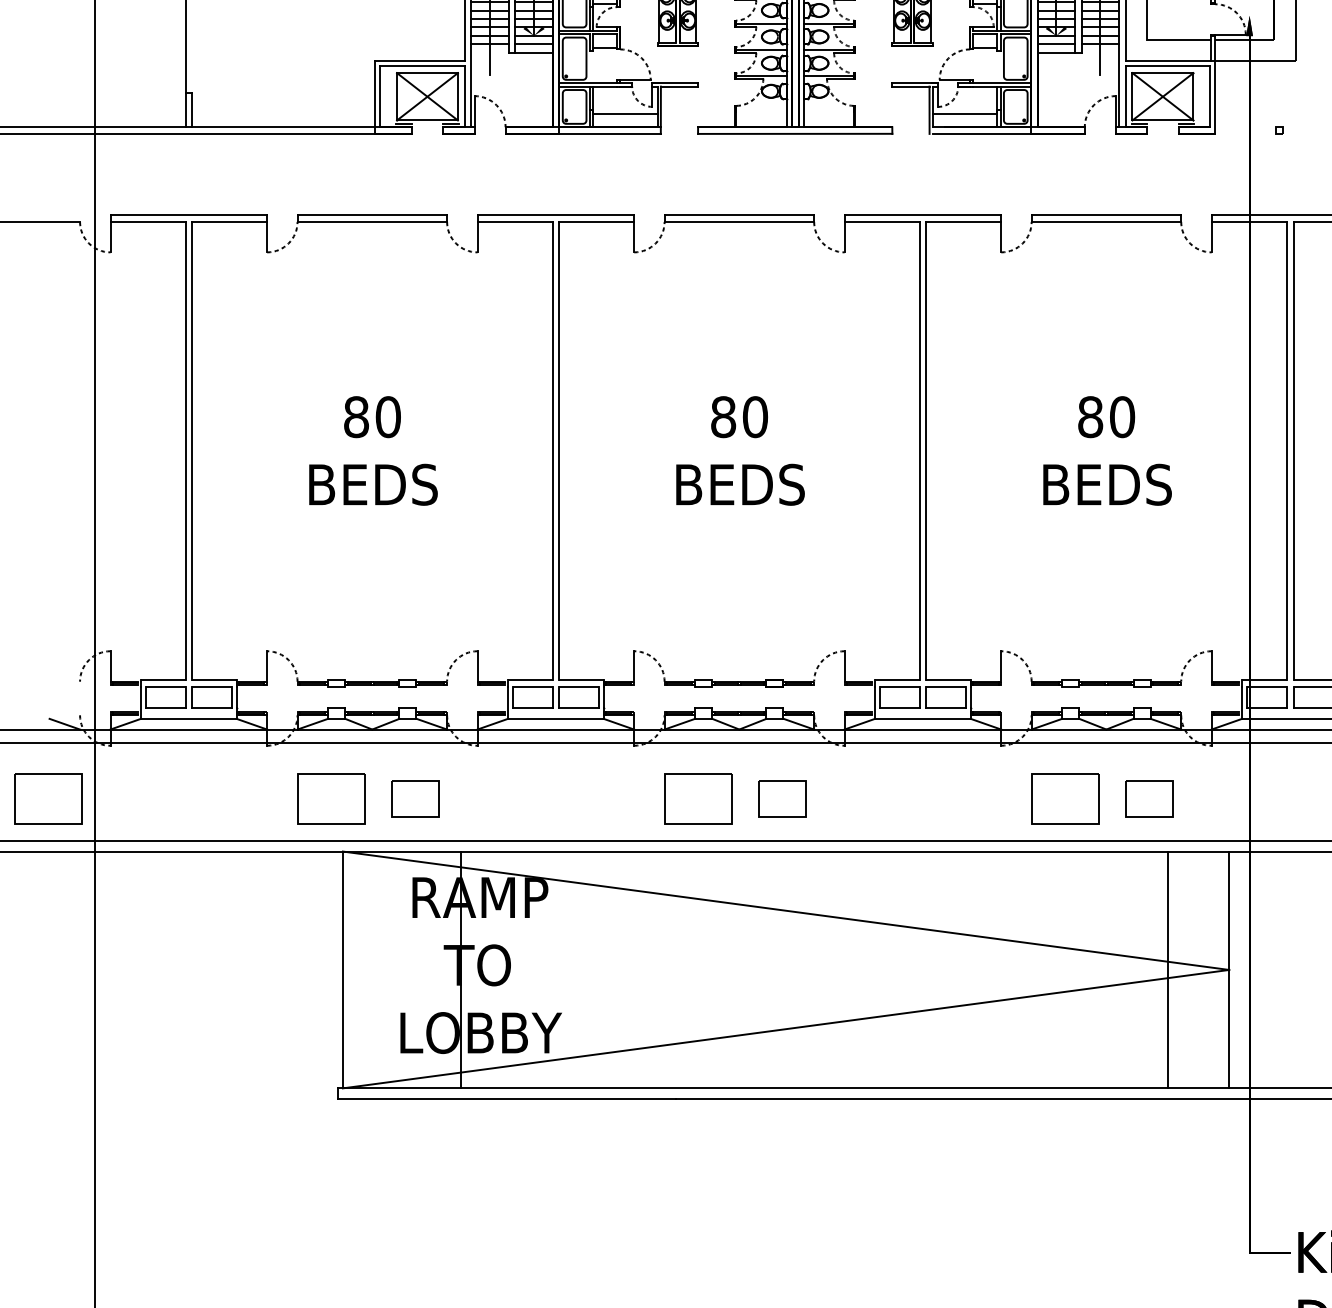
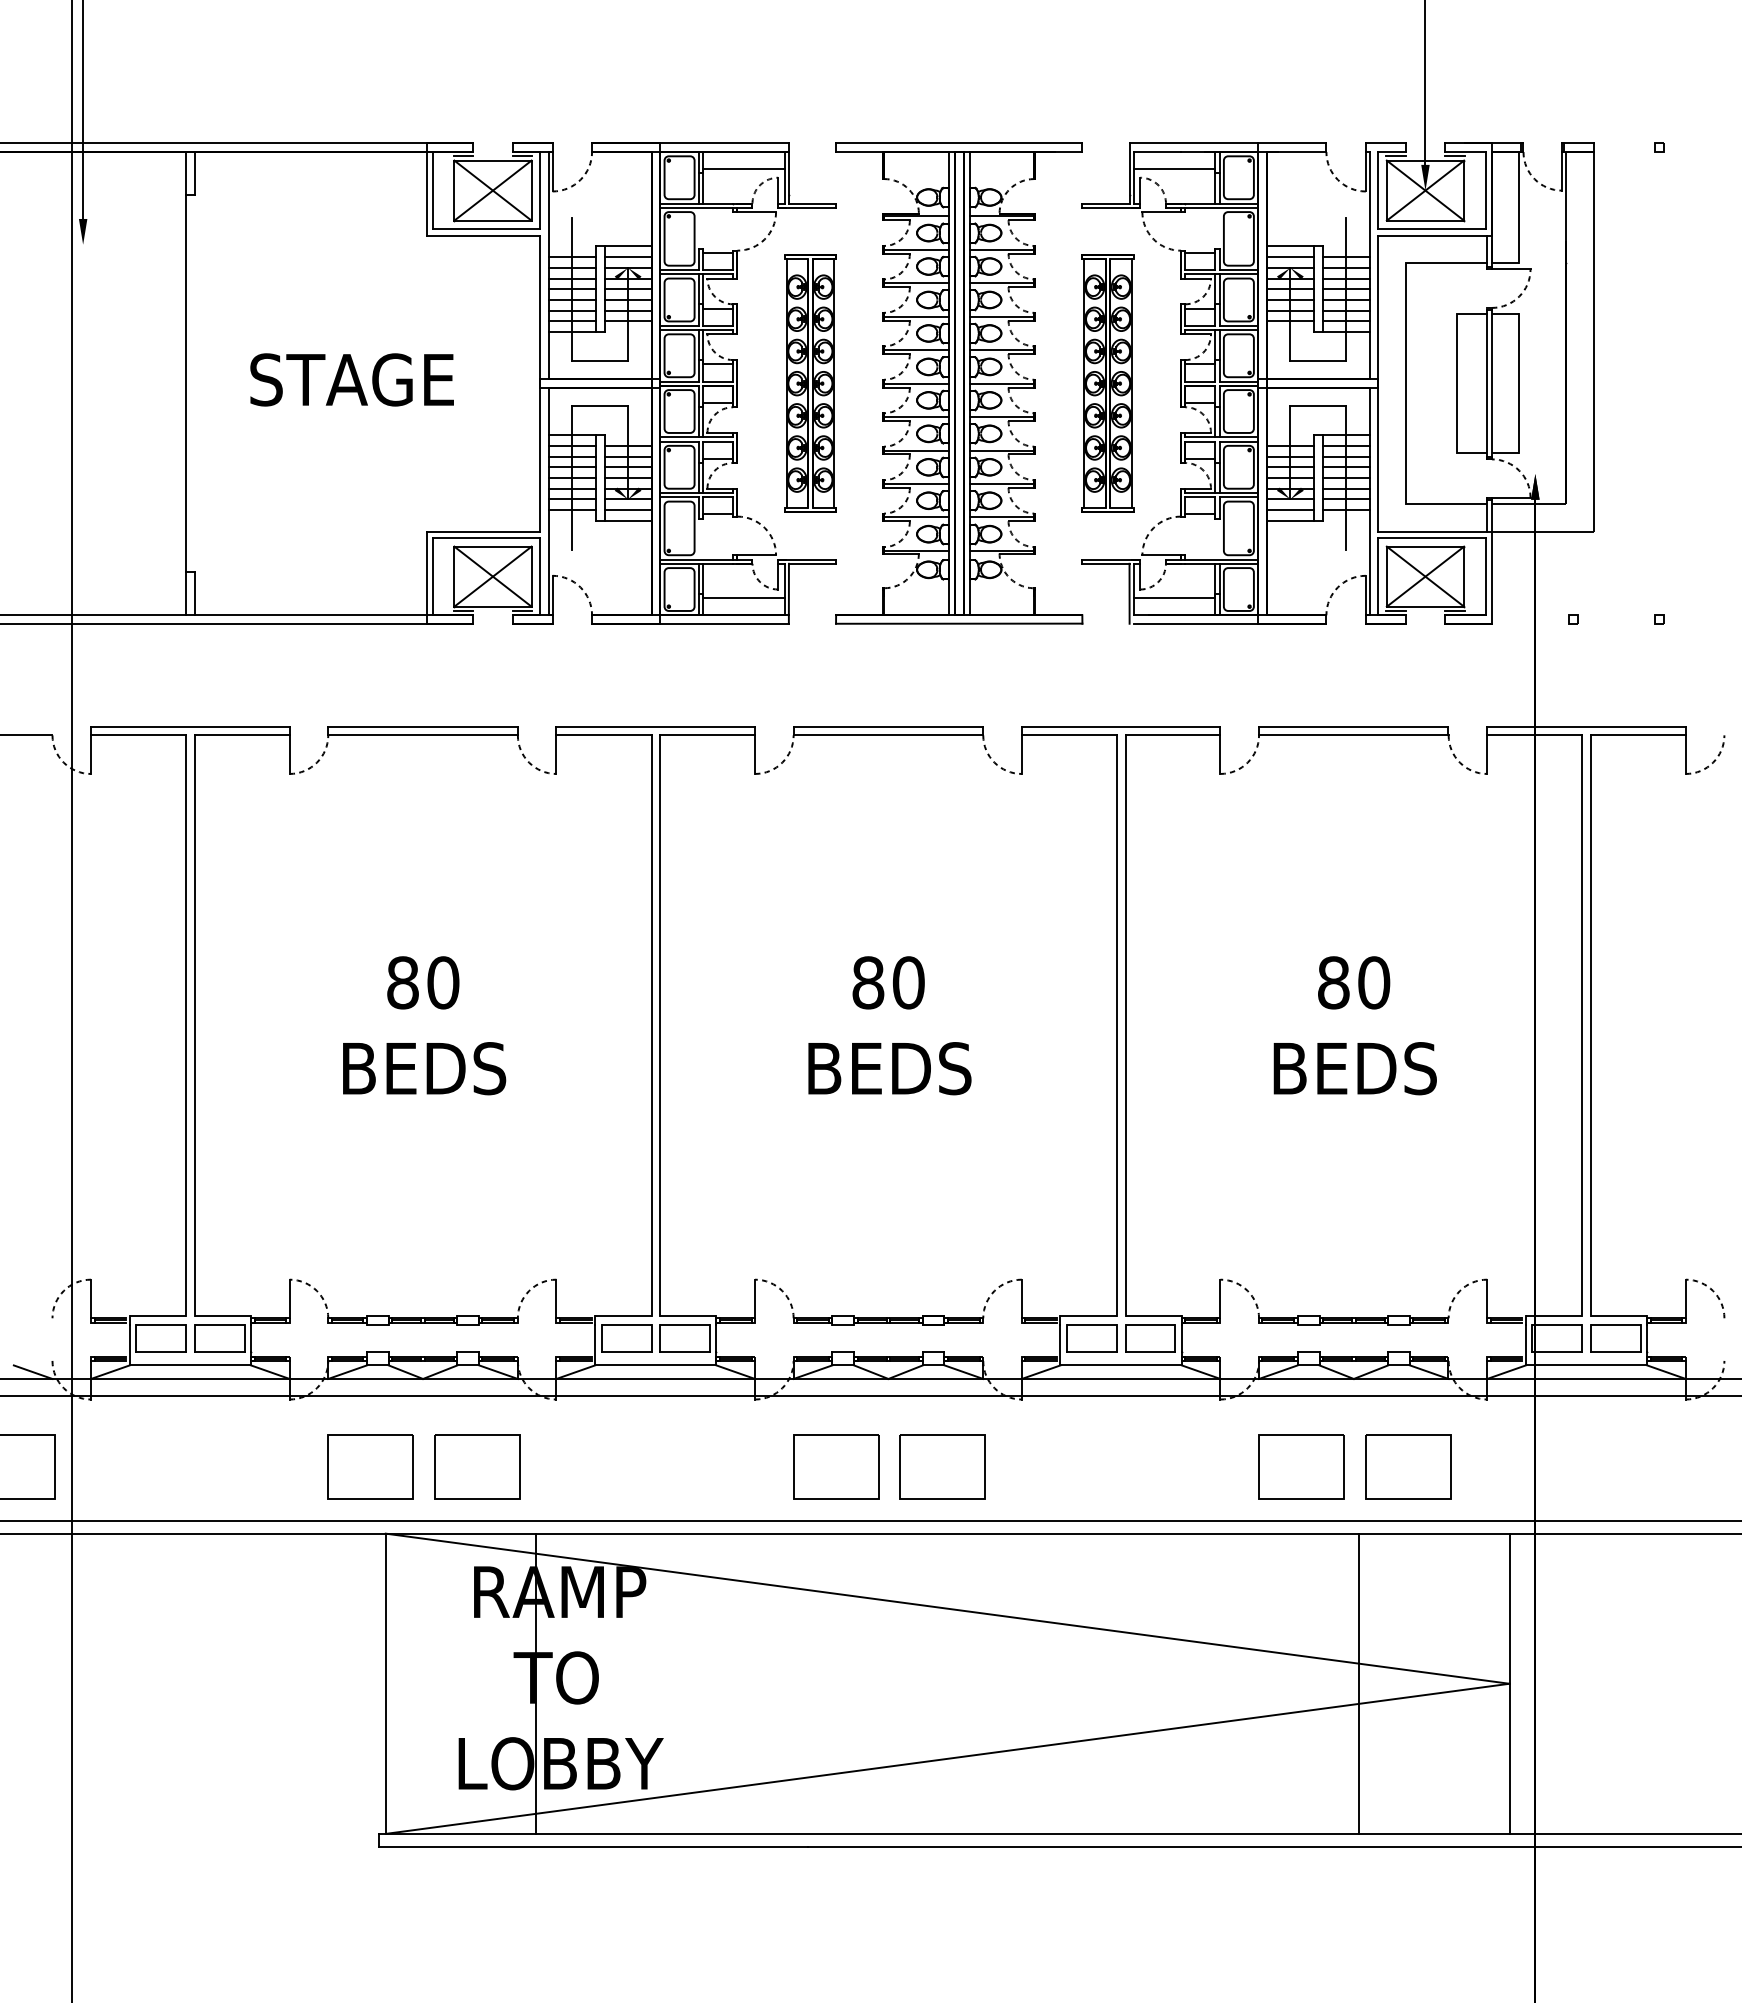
part: (415, 798) -> (477, 1466), size x1.43
part: (782, 798) -> (942, 1466), size x1.43
part: (1149, 798) -> (1408, 1466), size x1.43
line: (1168, 969) -> (1359, 1683), moved

